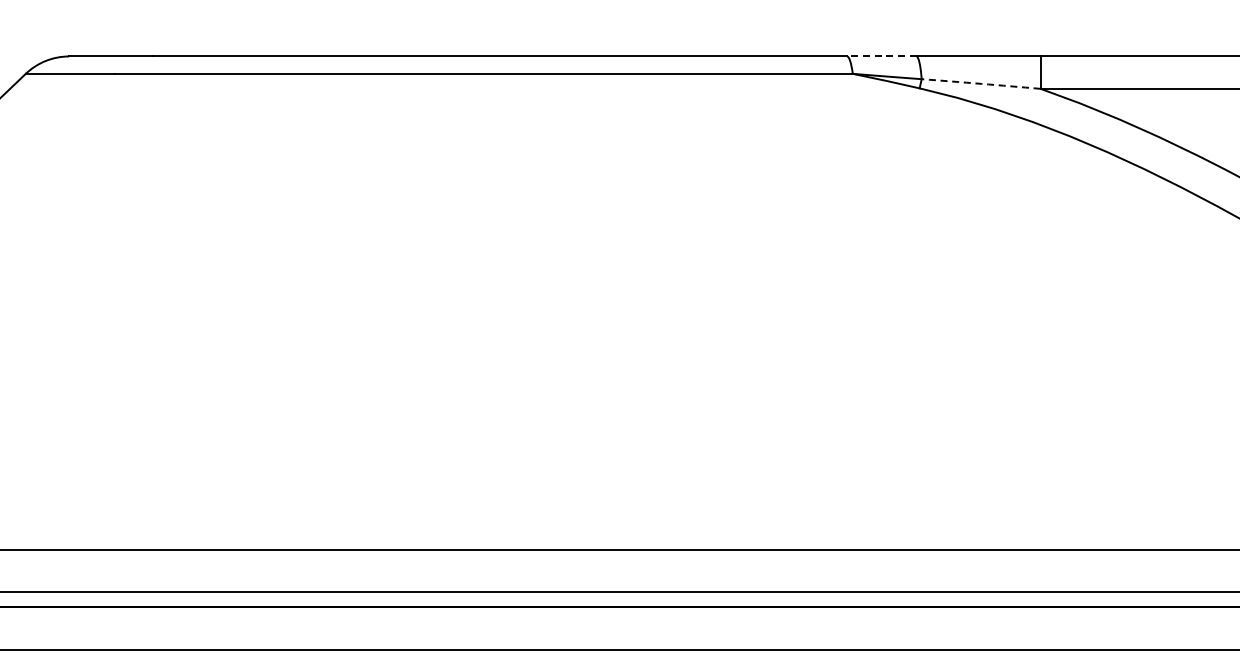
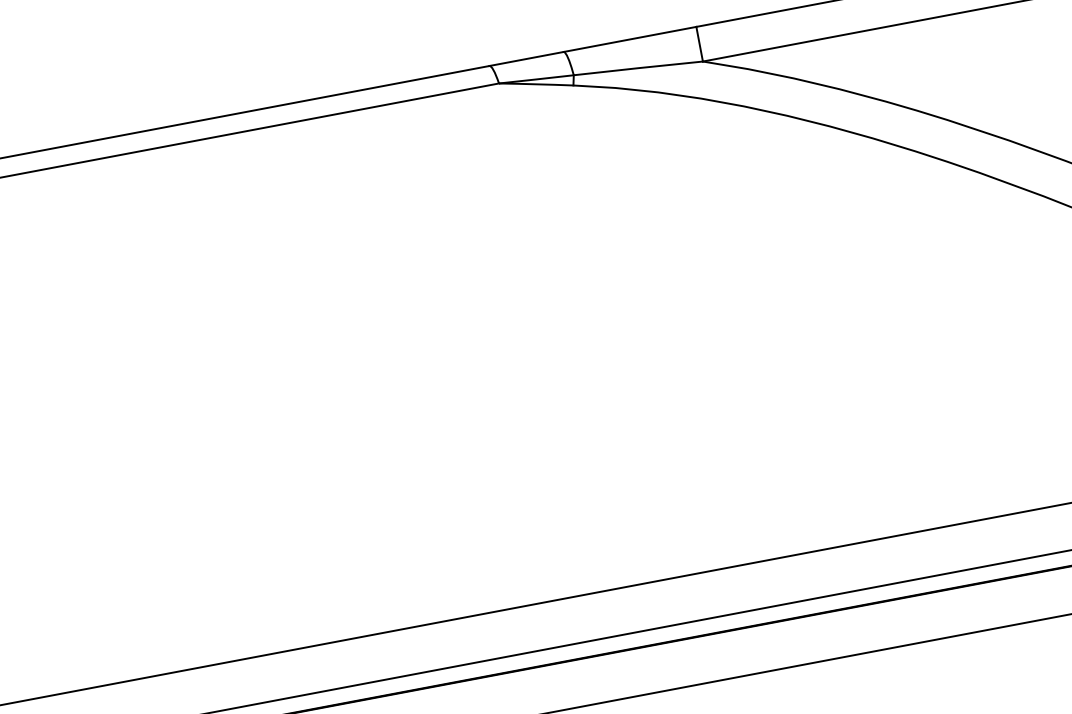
line: (881, 56) -> (526, 59), dashed -> solid
arc: (981, 83) -> (638, 67), dashed -> solid

